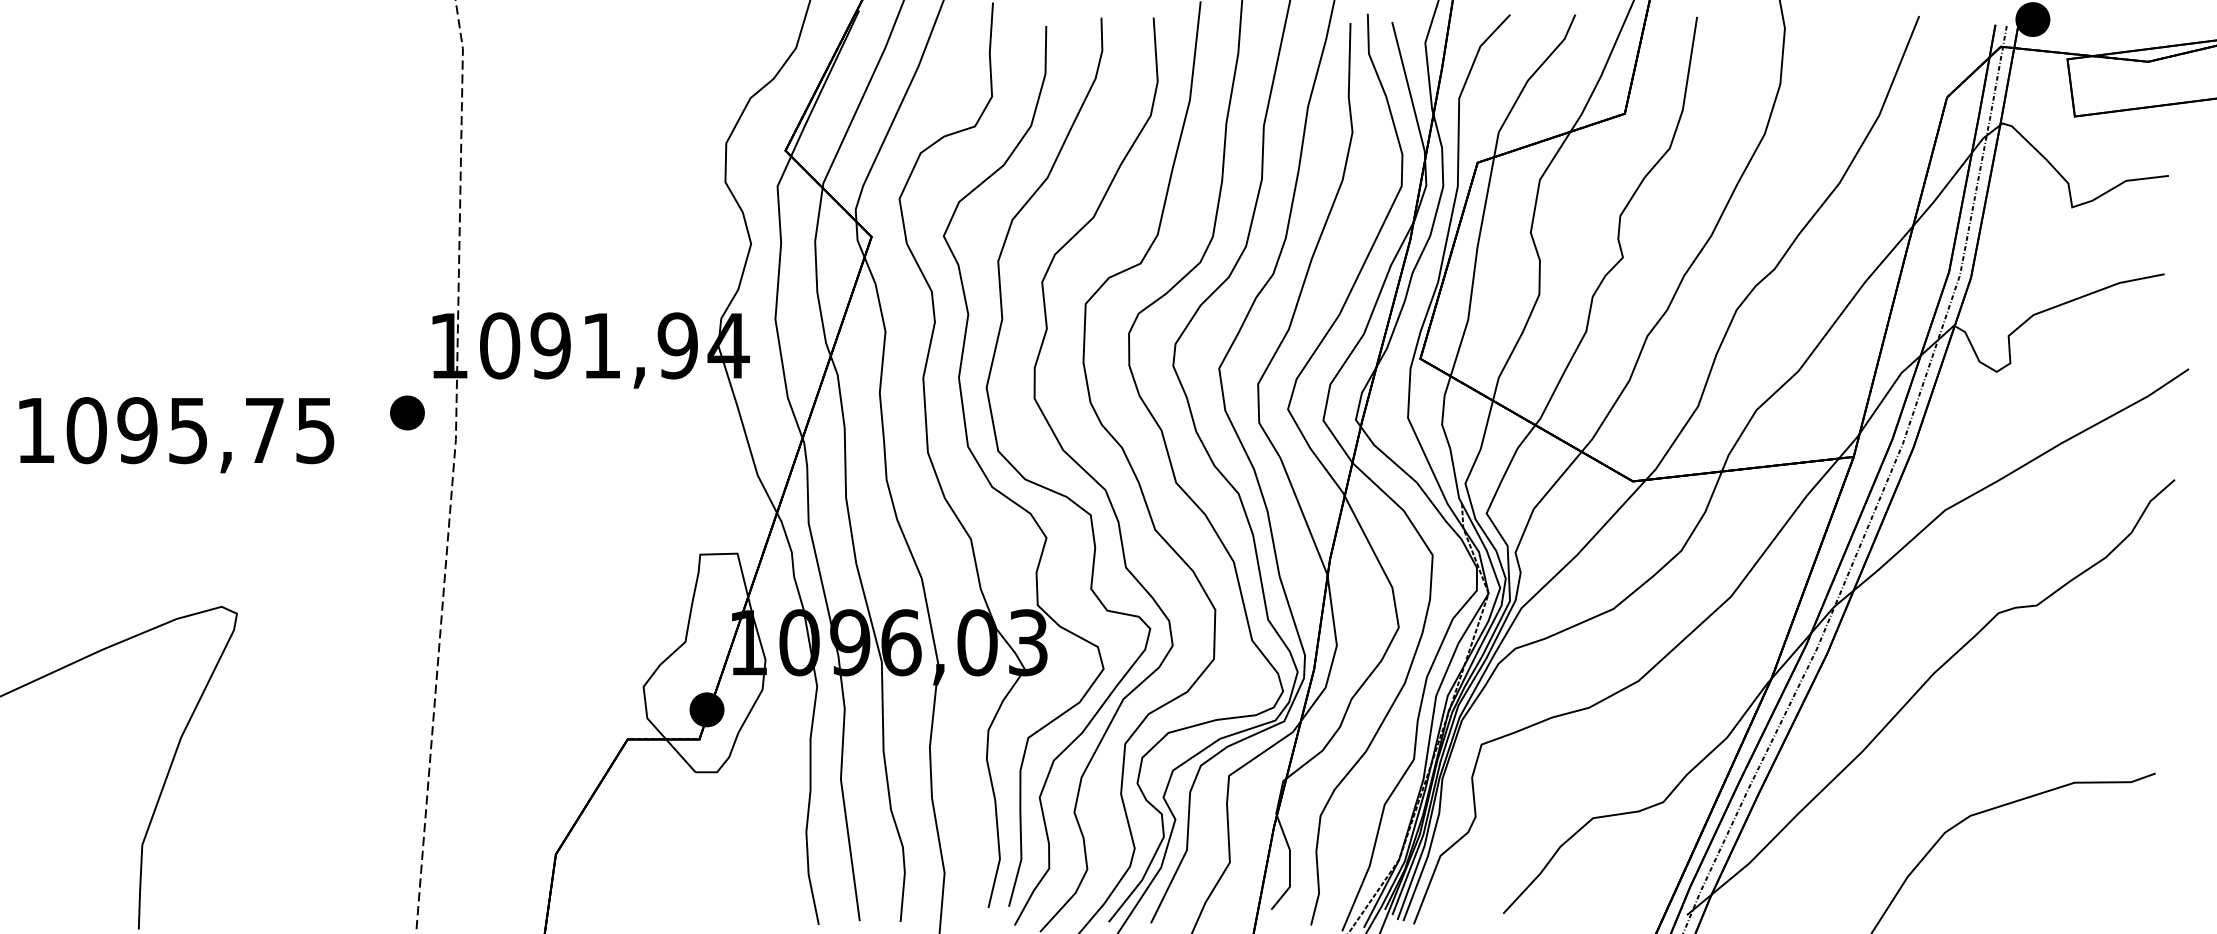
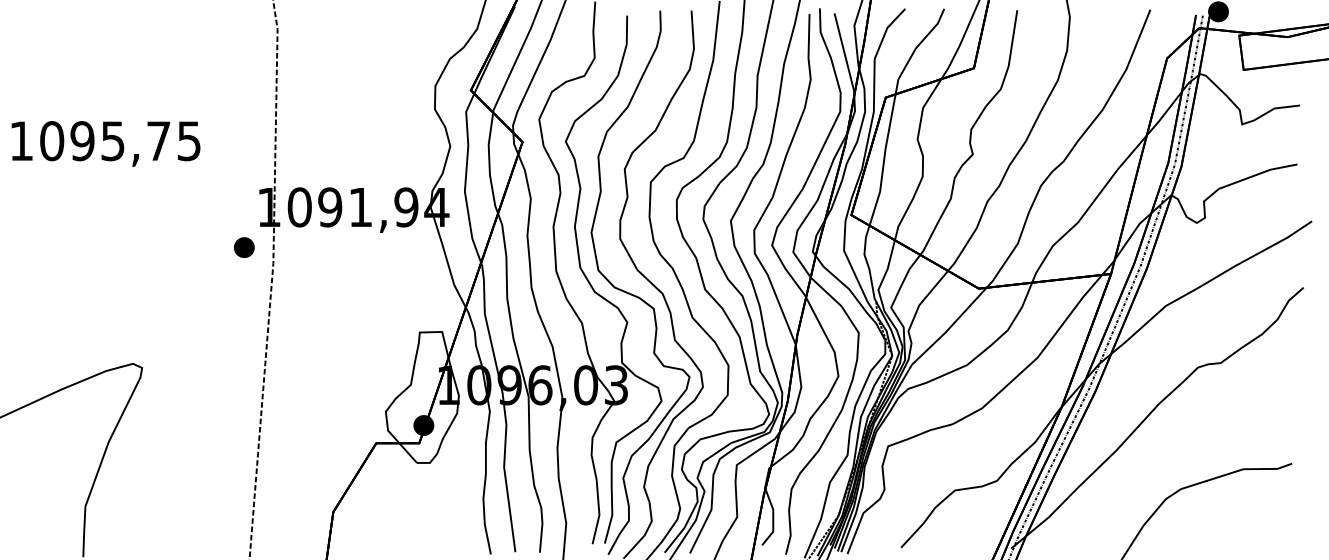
text: (175, 434) -> (105, 143), moved

